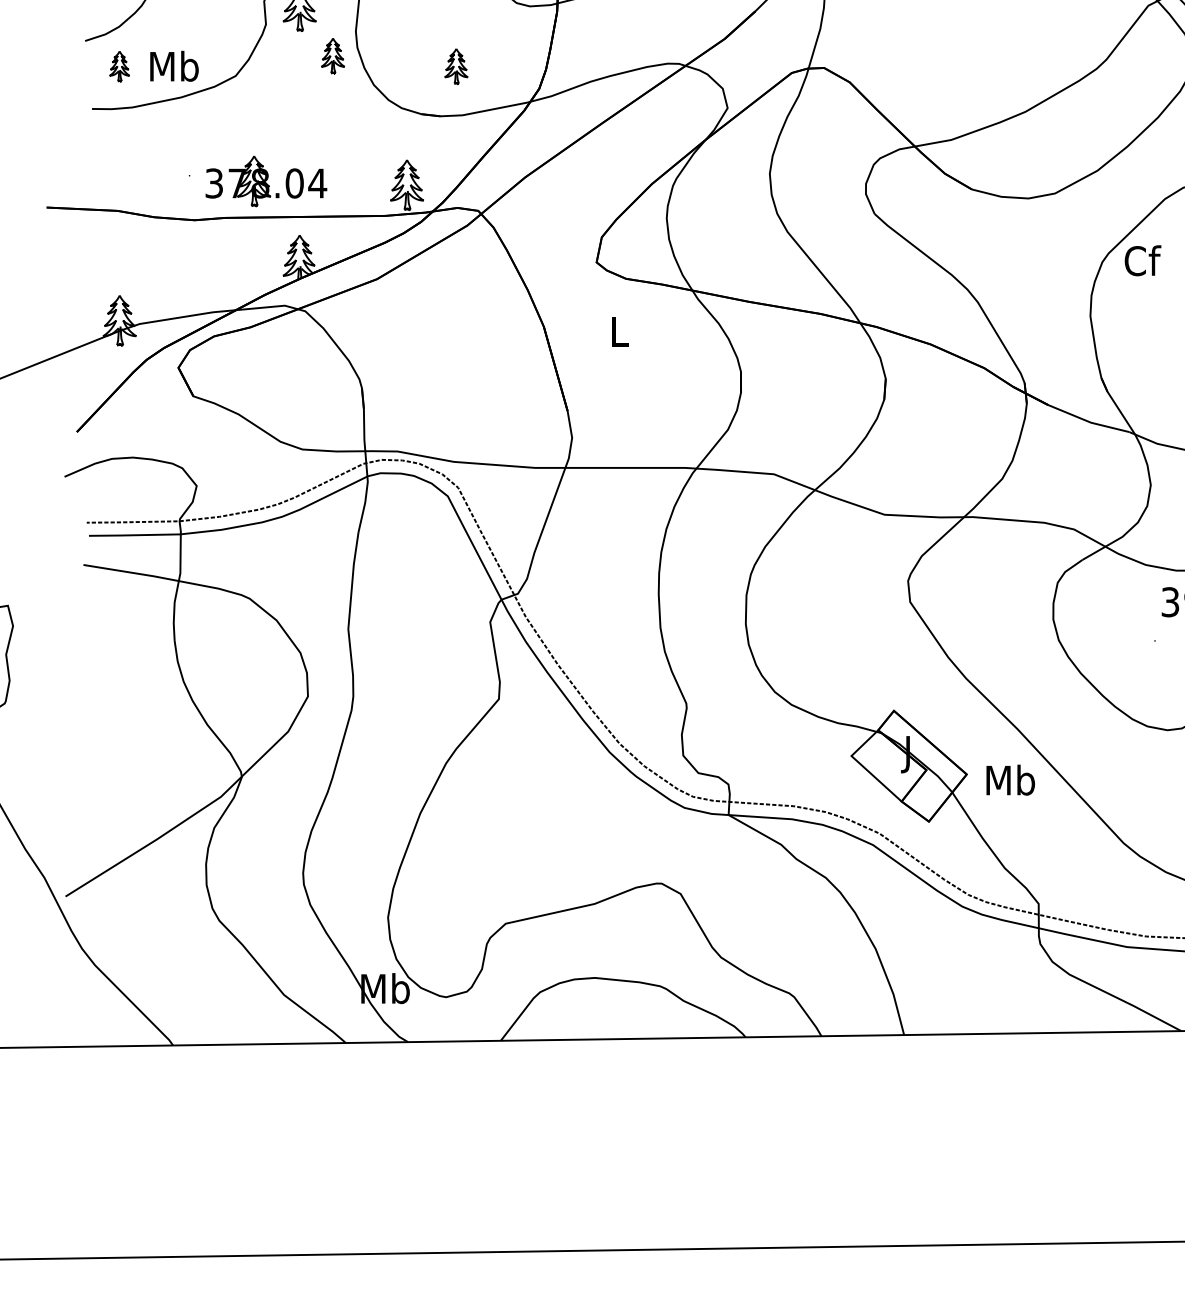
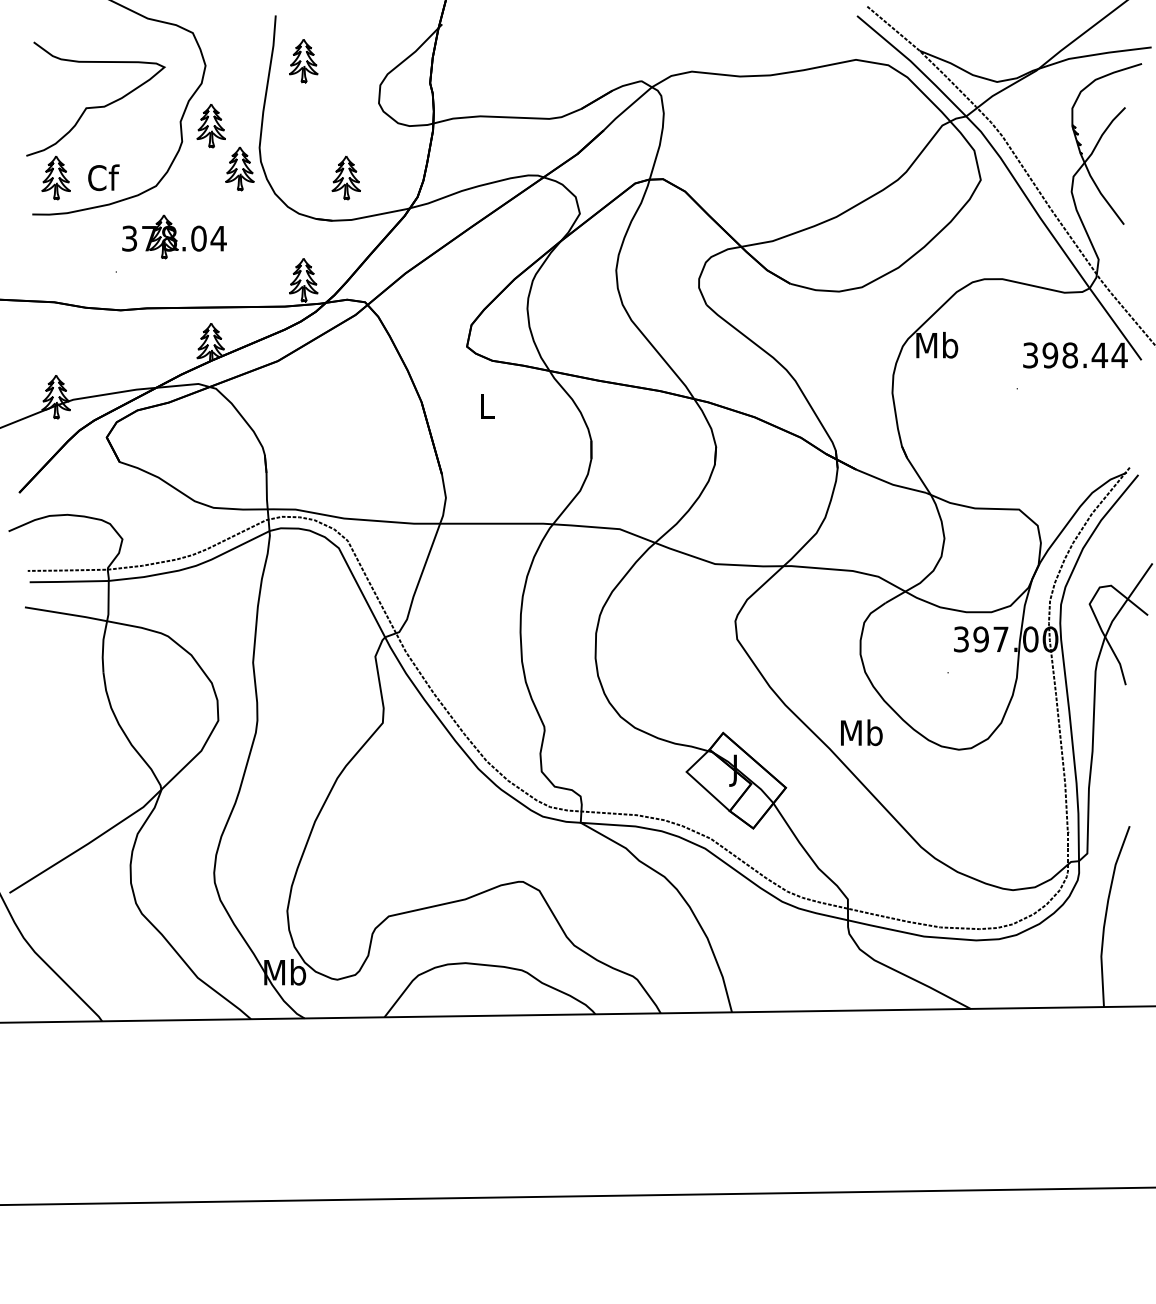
part: (332, 55) -> (239, 168), size x1.43
part: (118, 66) -> (55, 177), size x1.67
text: (174, 66) -> (103, 177), Mb -> Cf
part: (455, 66) -> (345, 177), size x1.43
part: (266, 180) -> (174, 236), moved
text: (1142, 259) -> (937, 344), Cf -> Mb
text: (1010, 779) -> (861, 732), moved

